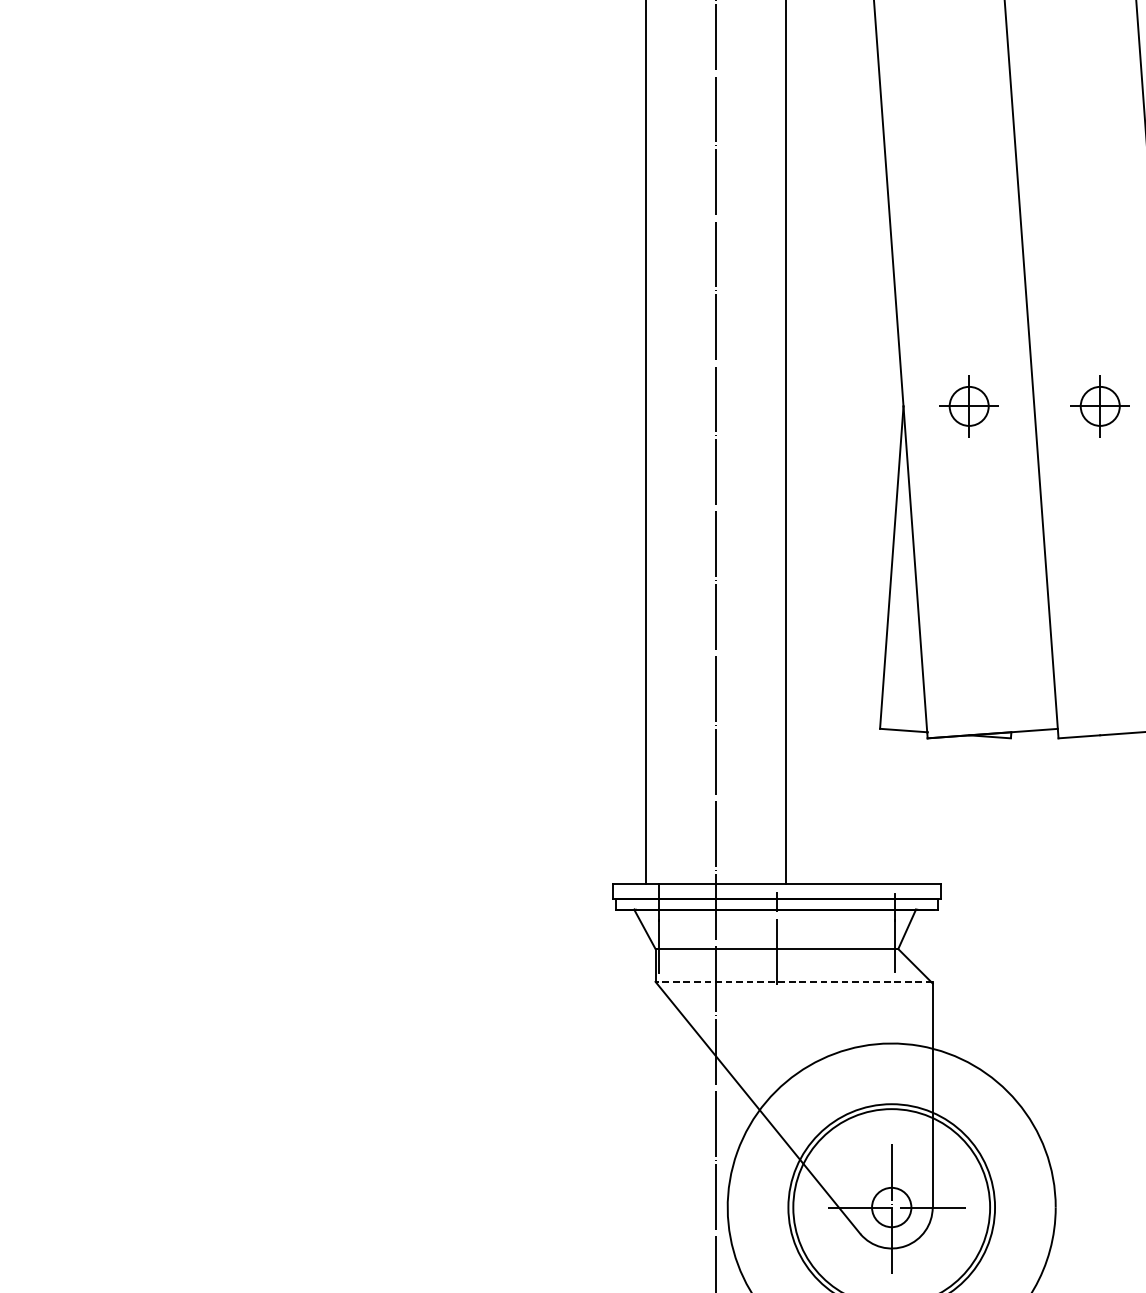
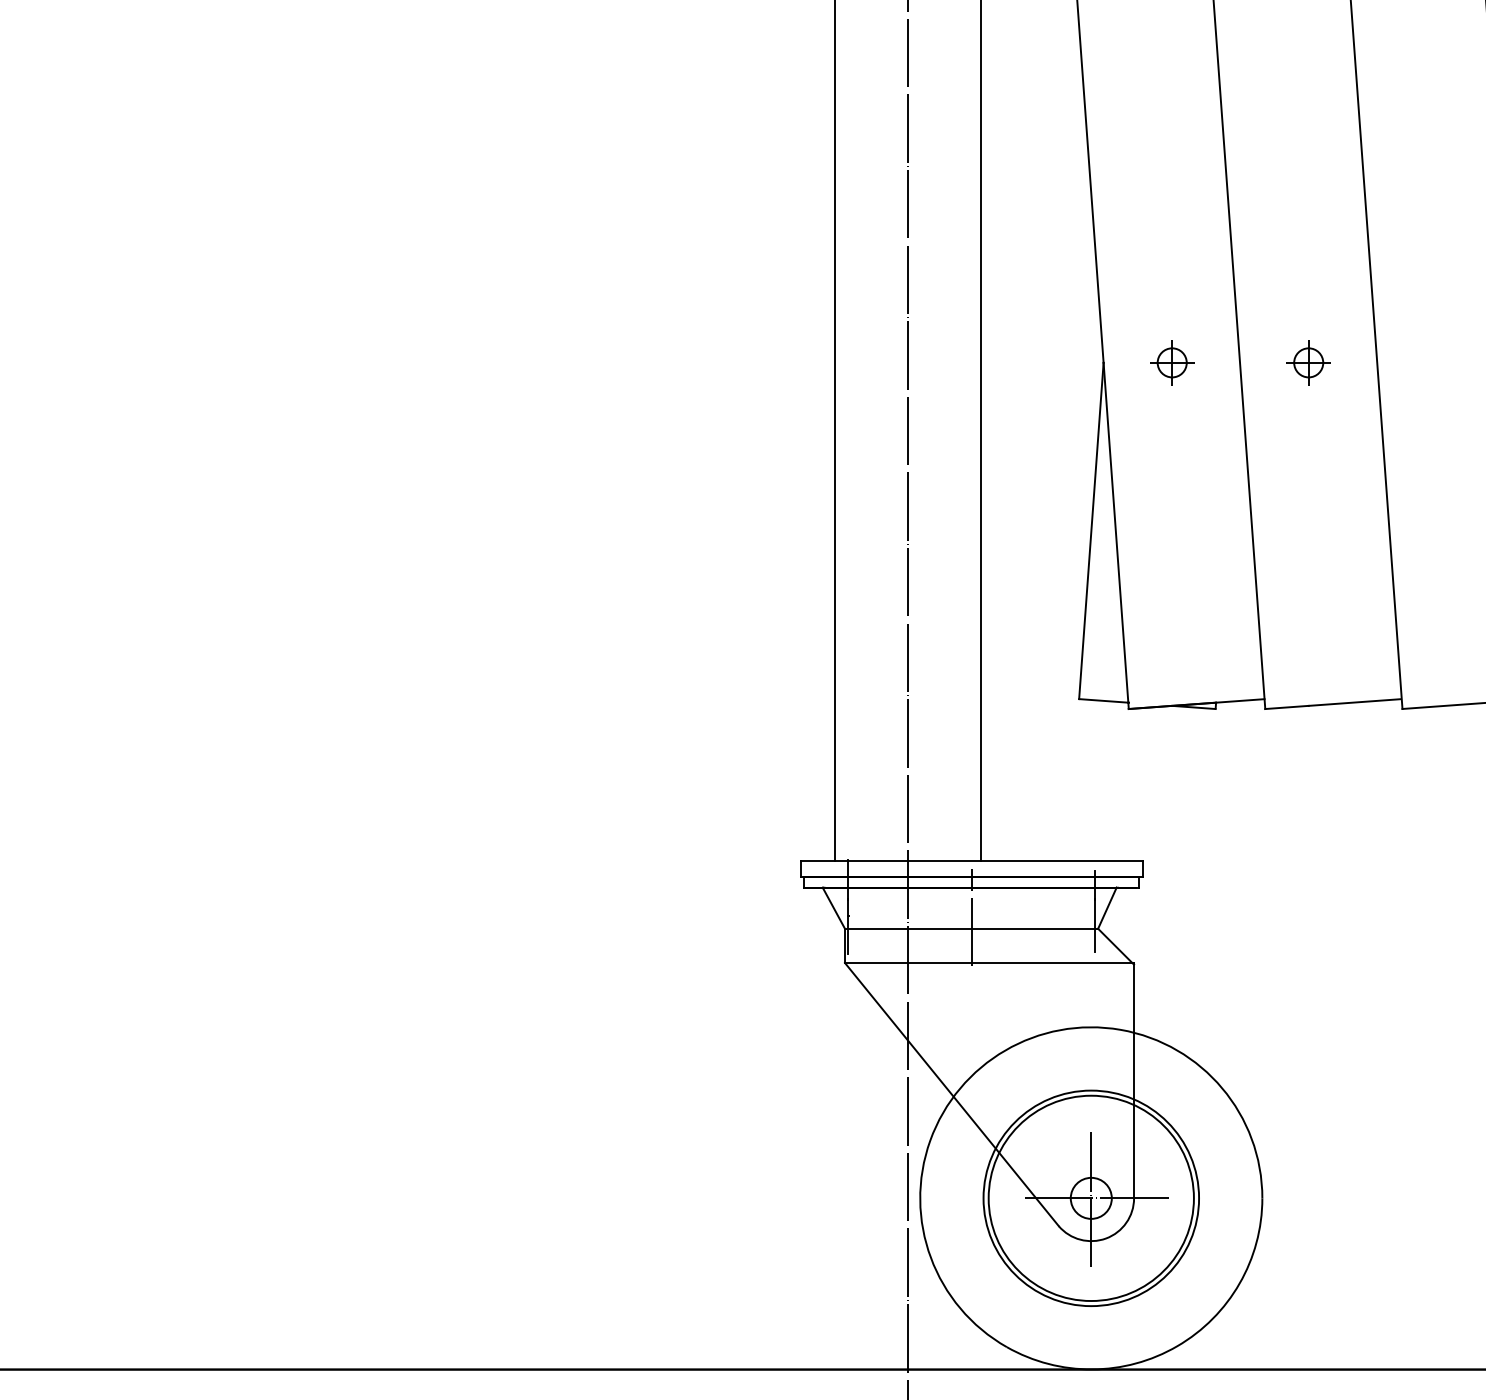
part: (969, 406) -> (1172, 362), size x0.71
part: (1099, 406) -> (1308, 362), size x0.71
line: (794, 982) -> (989, 963), dashed -> solid

